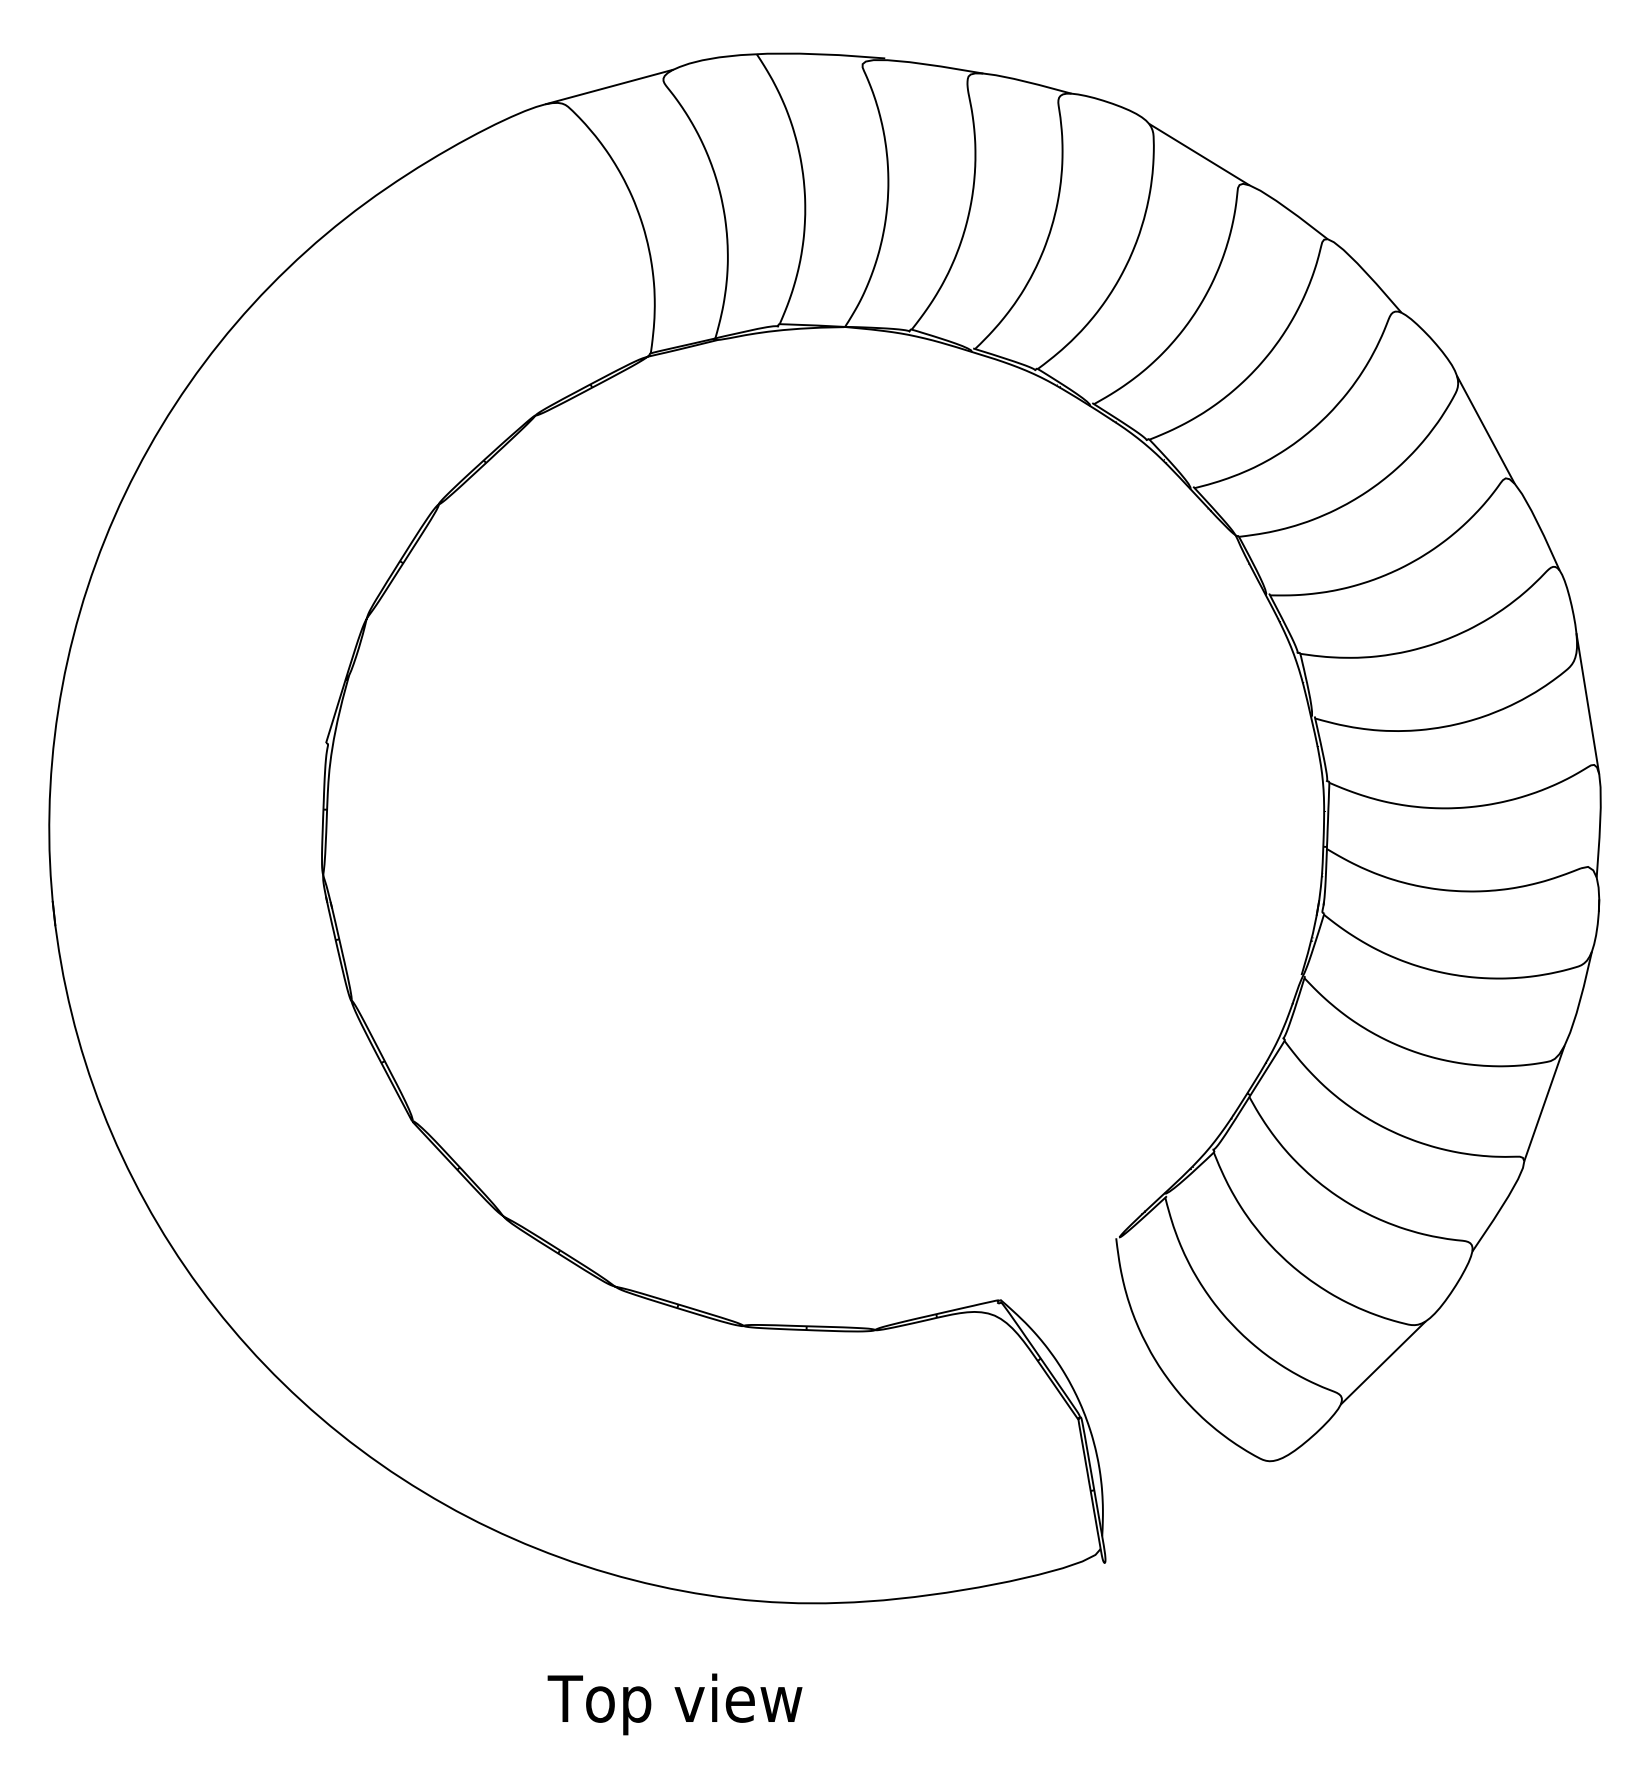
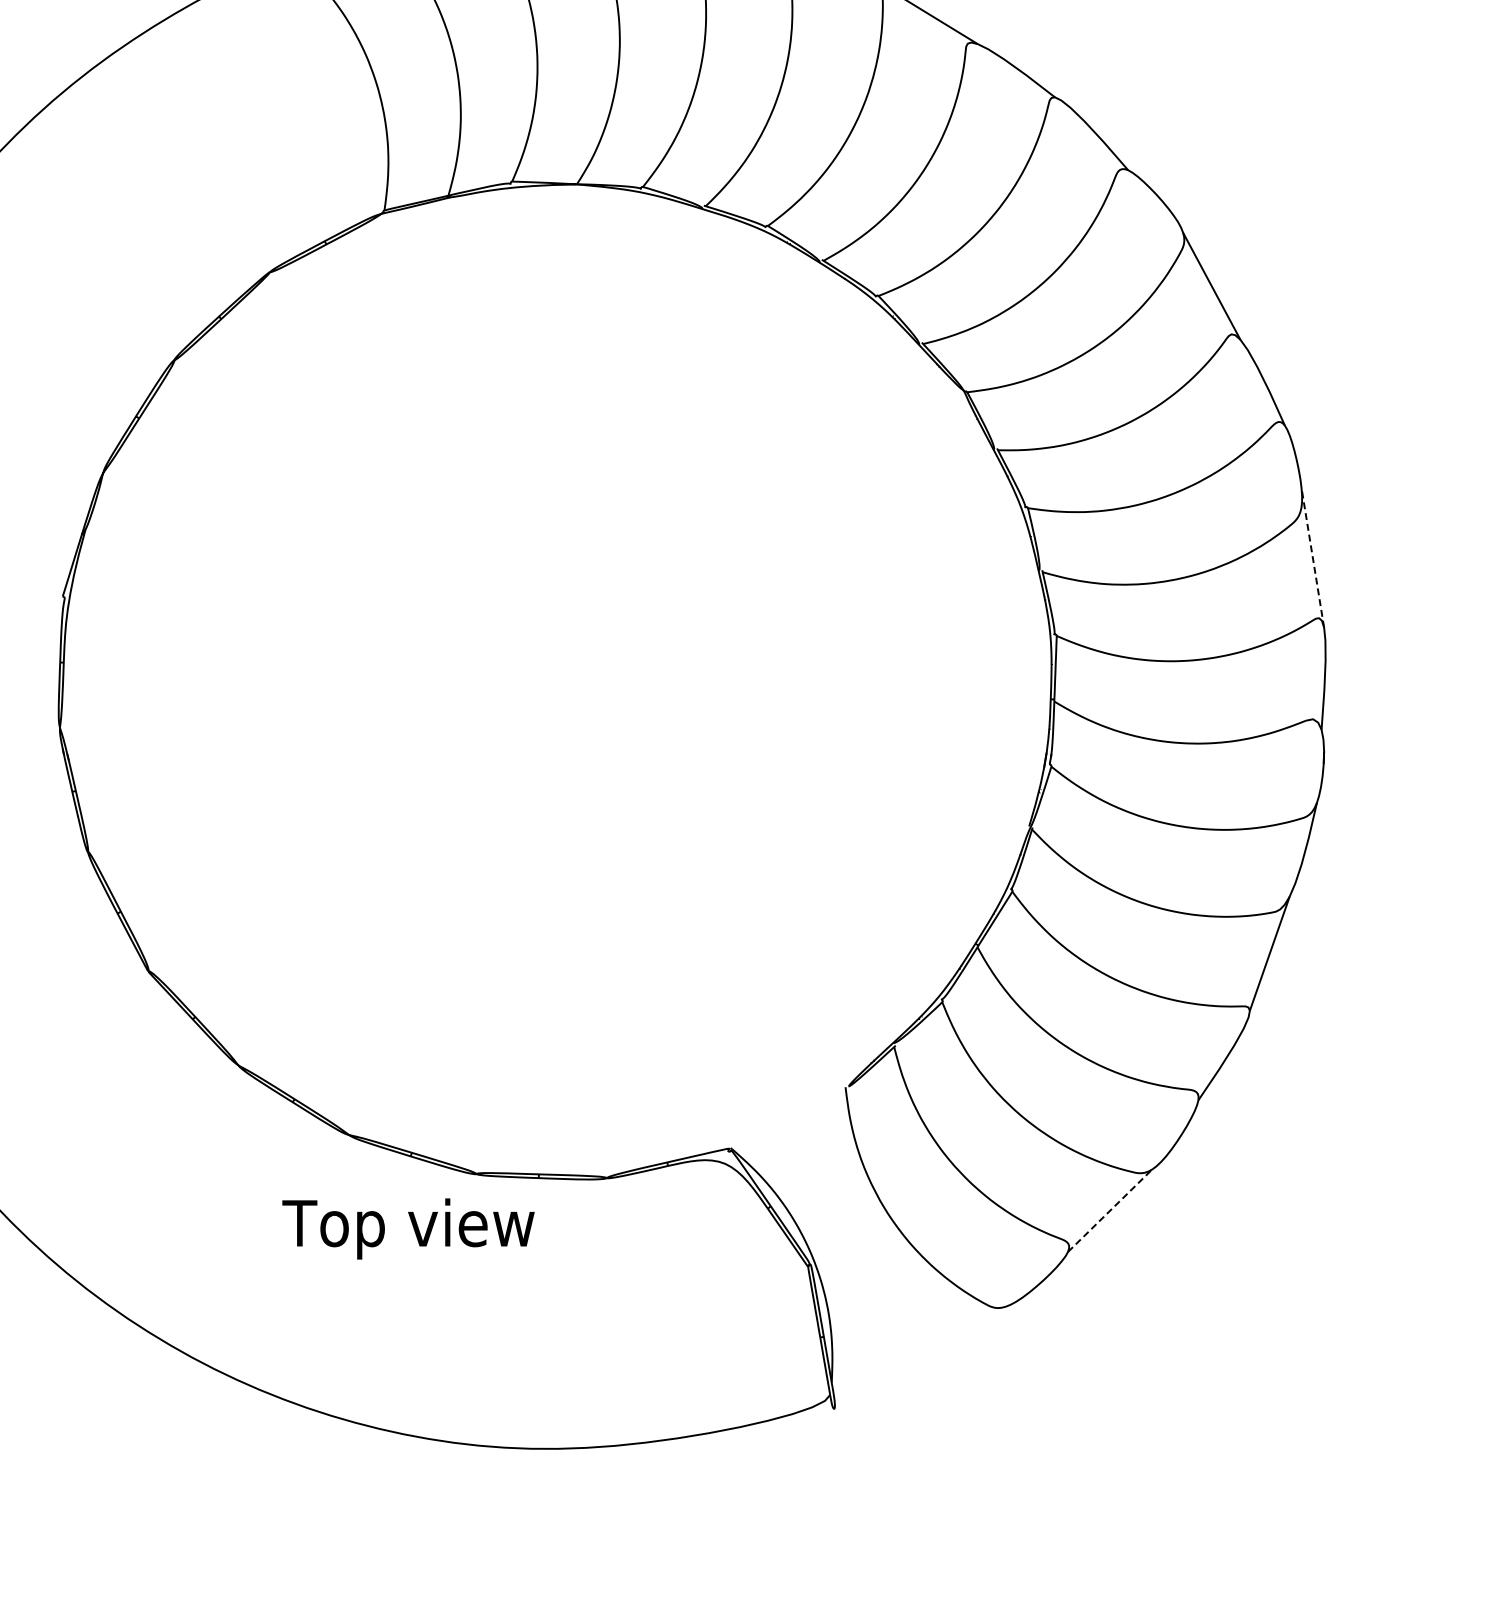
line: (1587, 703) -> (1312, 557), solid -> dashed
line: (1383, 1362) -> (1110, 1210), solid -> dashed
text: (674, 1704) -> (407, 1229), moved

